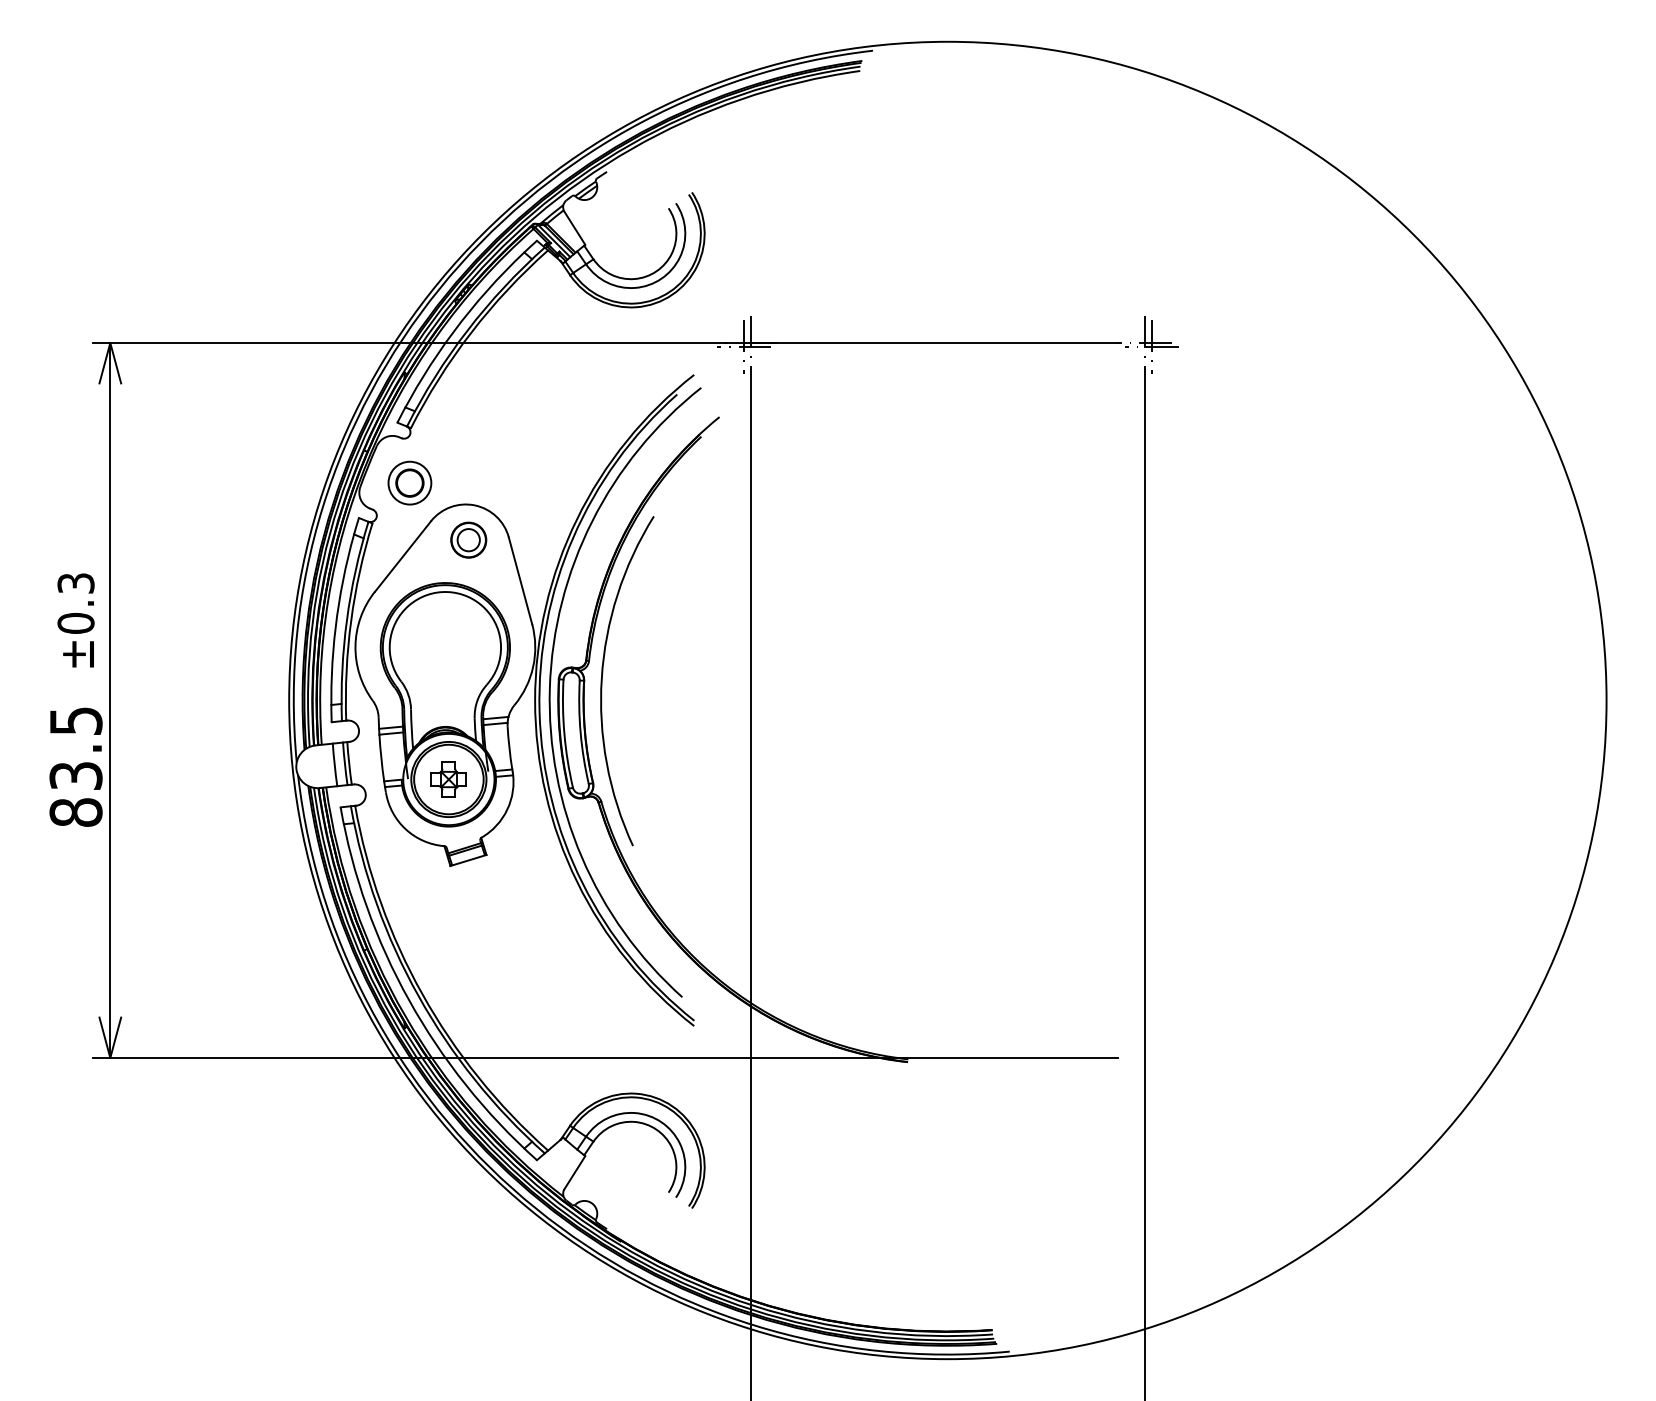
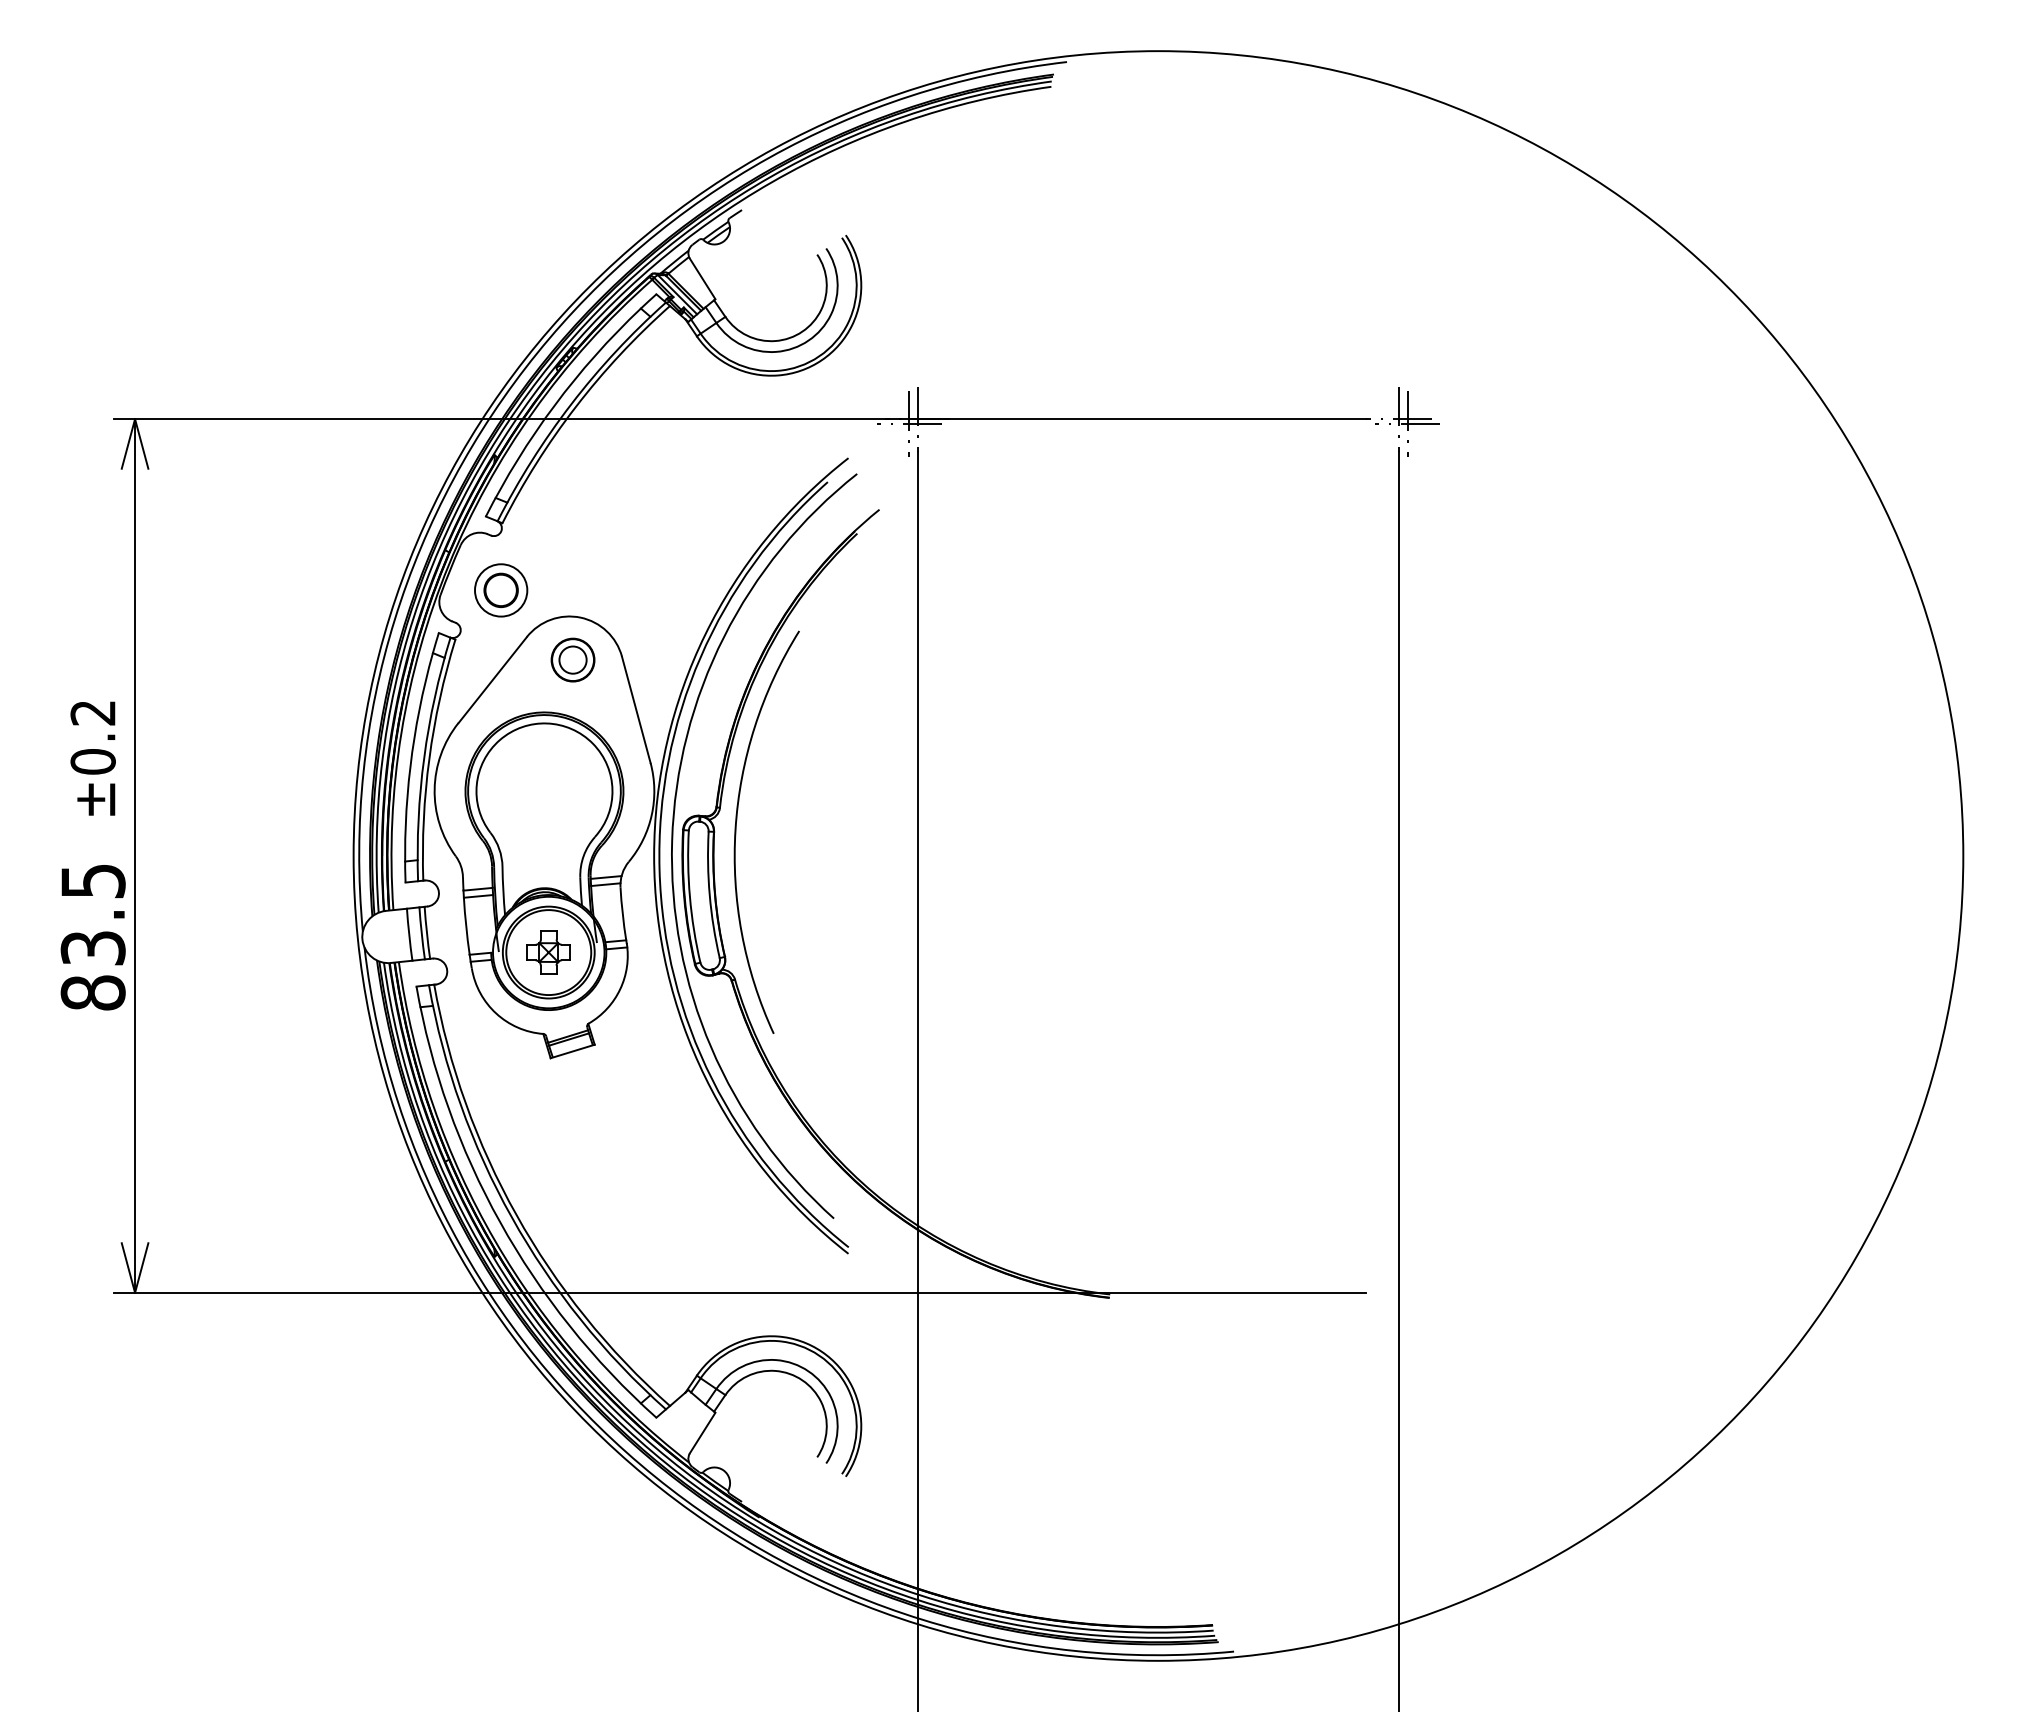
text: (75, 583) -> (92, 712), ±0.3 -> ±0.2

